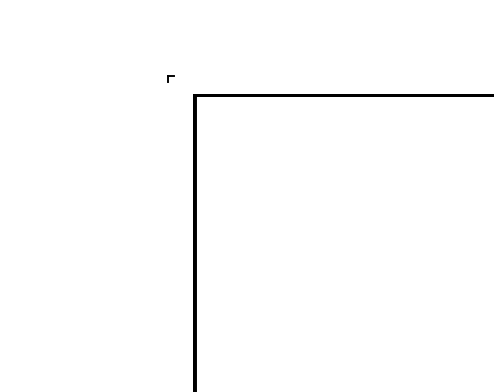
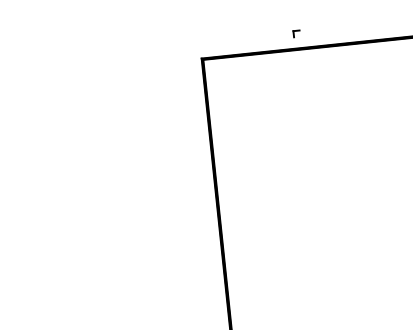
part: (170, 78) -> (296, 33), moved

